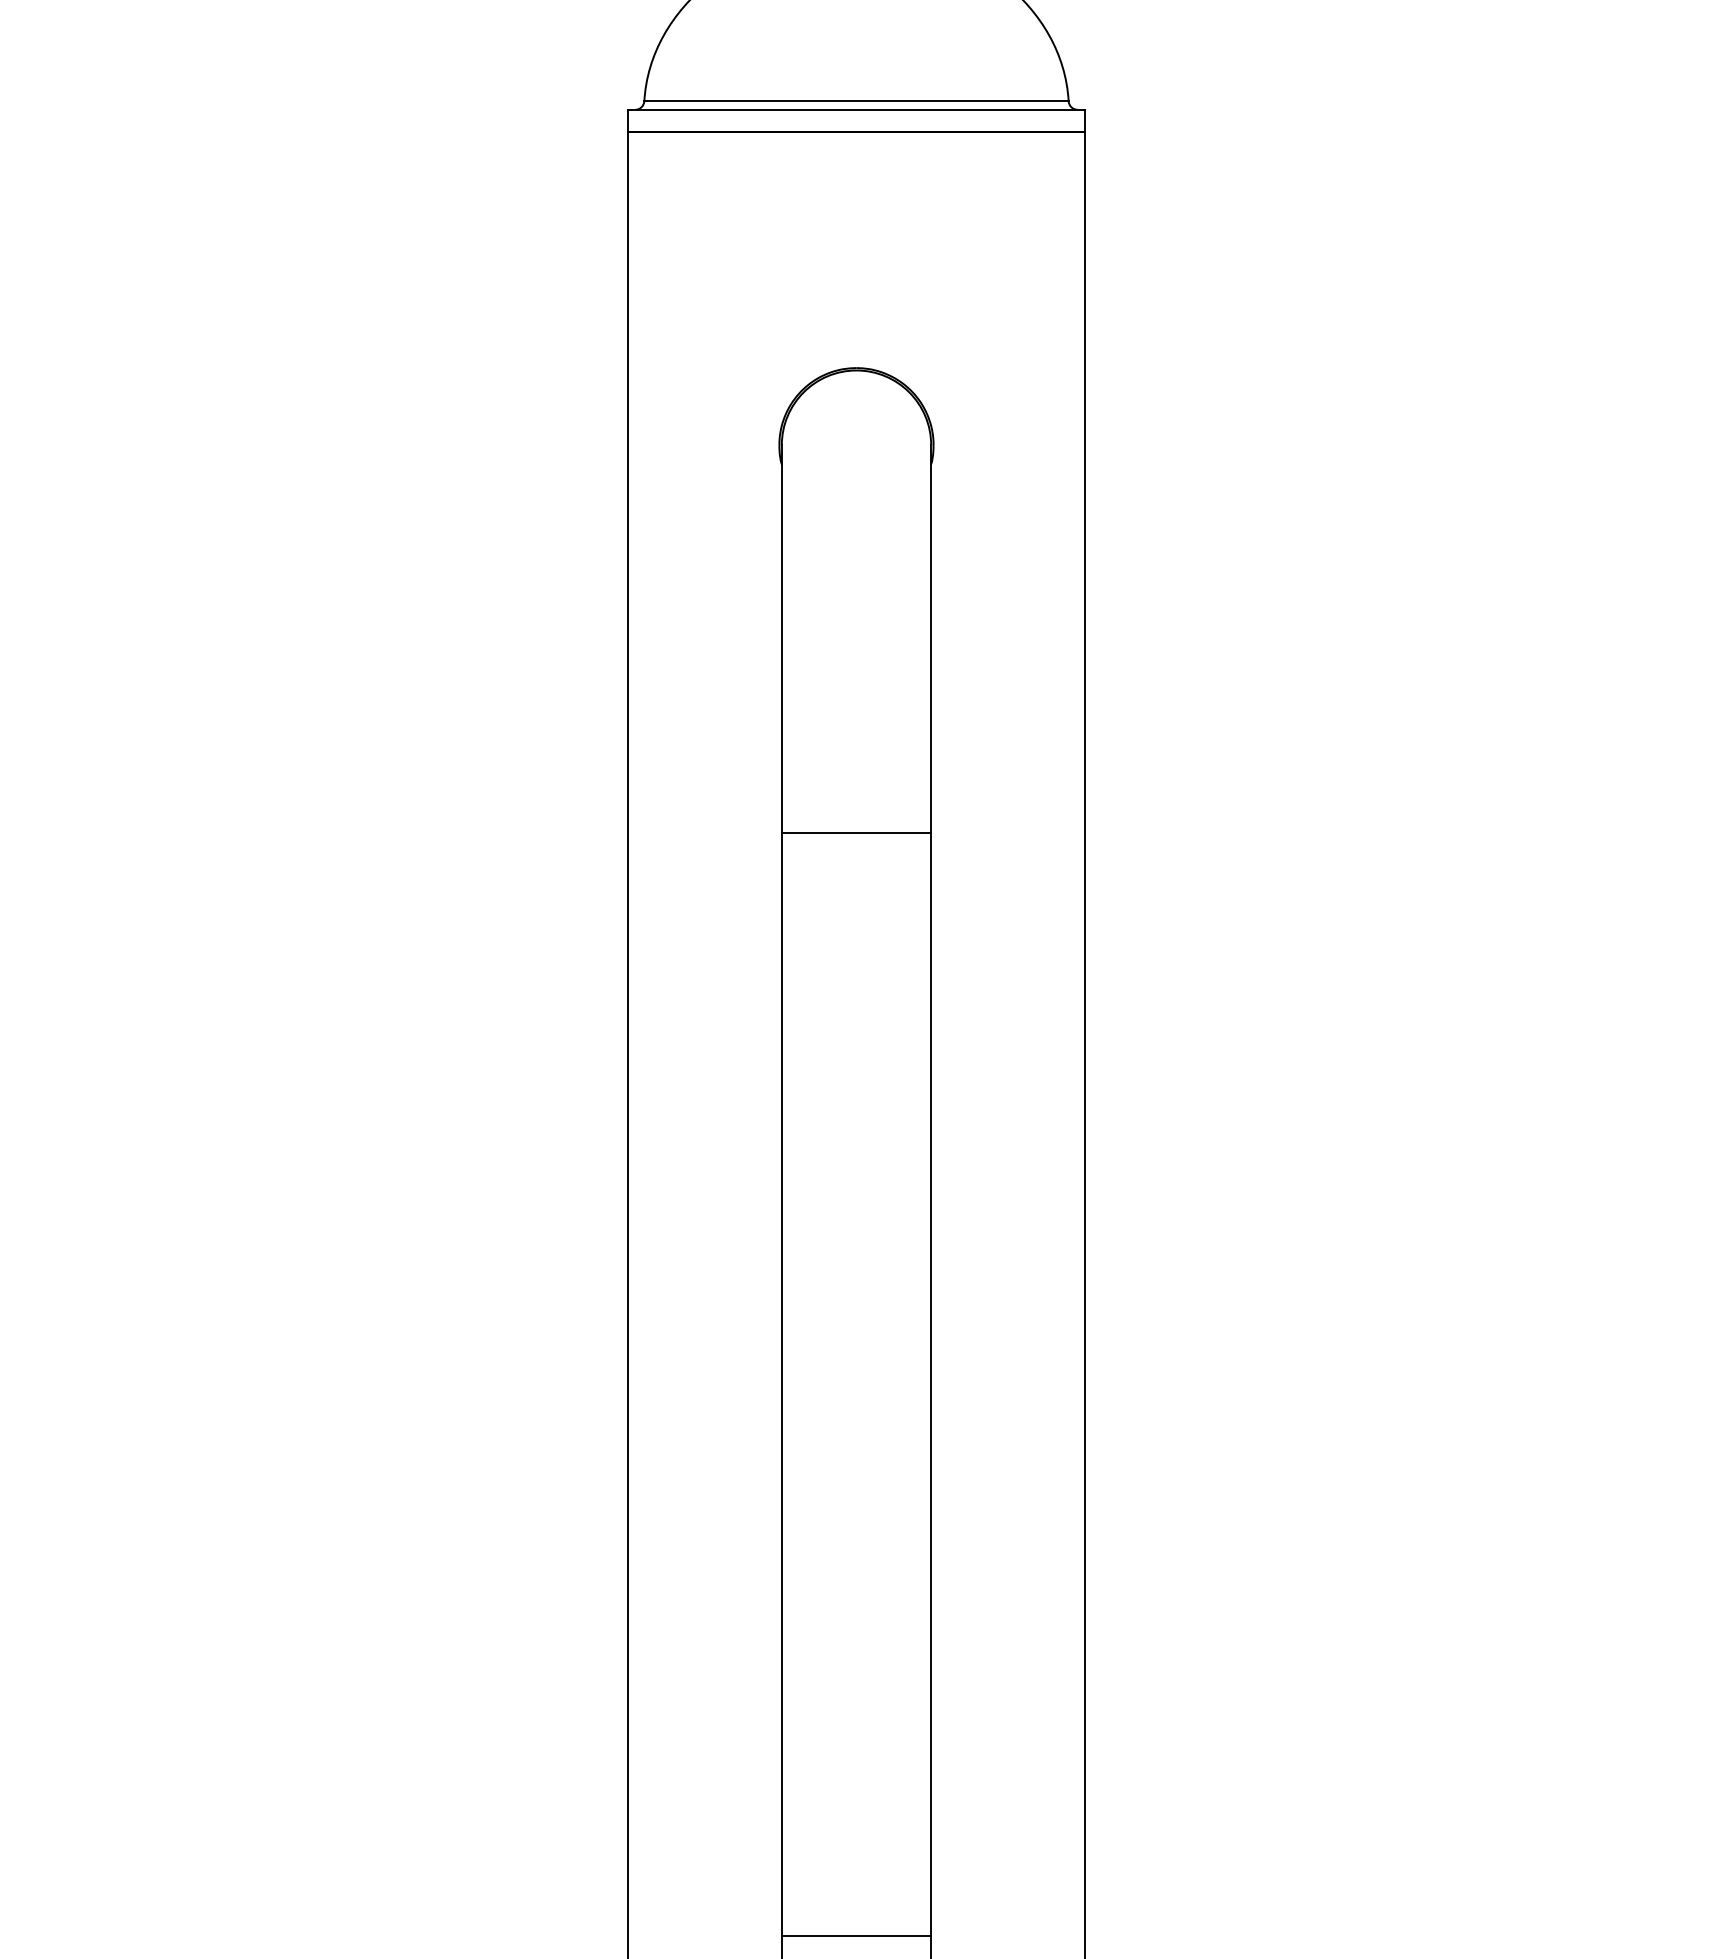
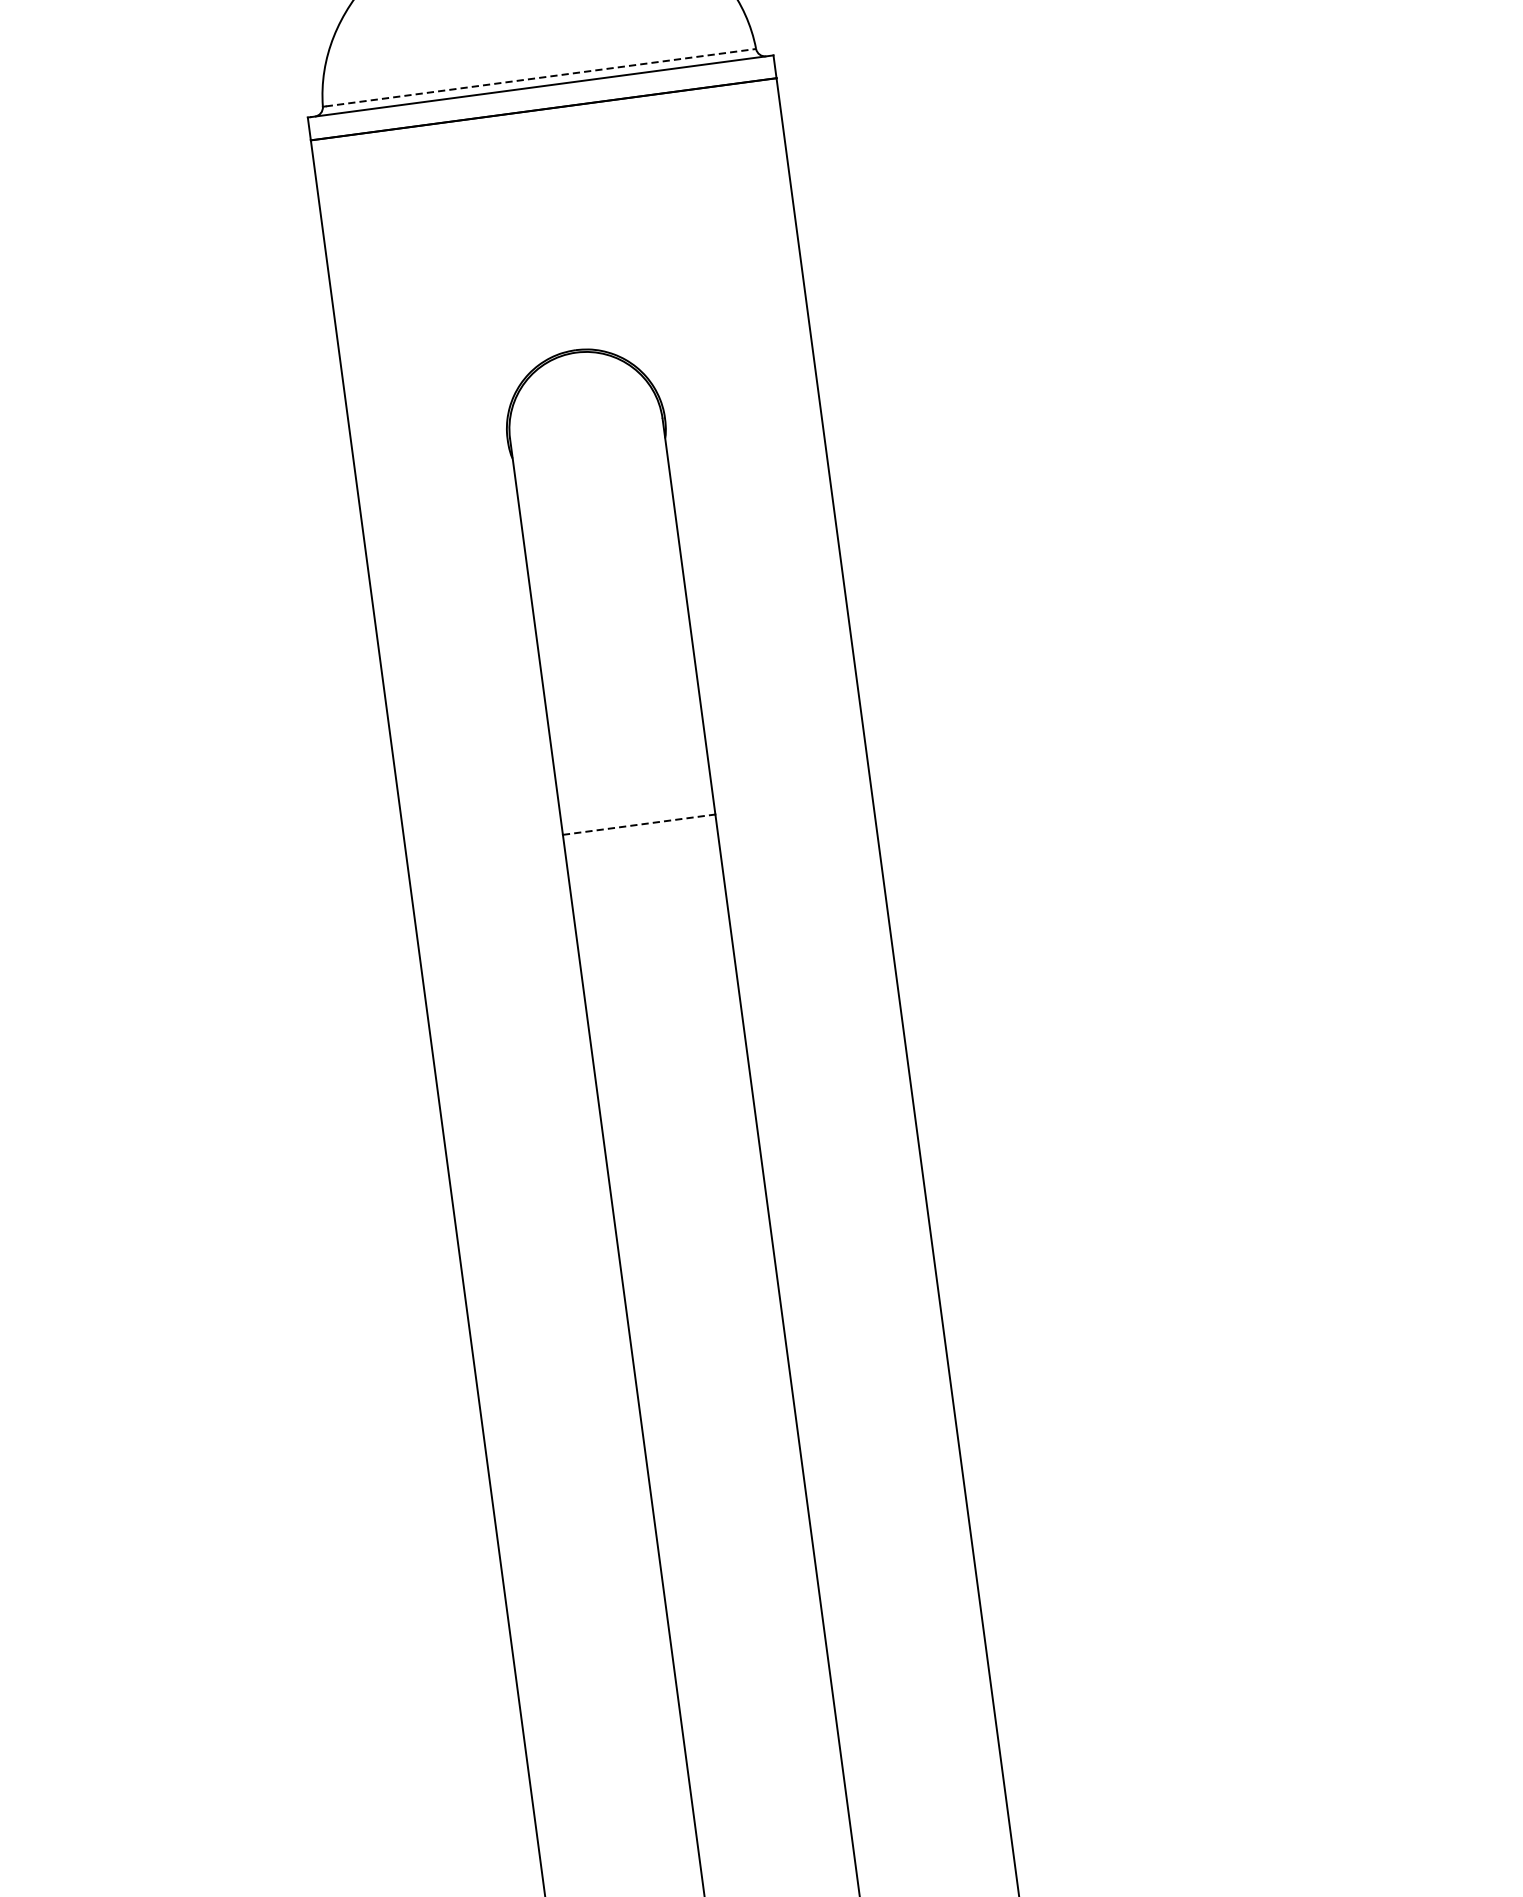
line: (857, 101) -> (540, 77), solid -> dashed
line: (856, 832) -> (639, 824), solid -> dashed

